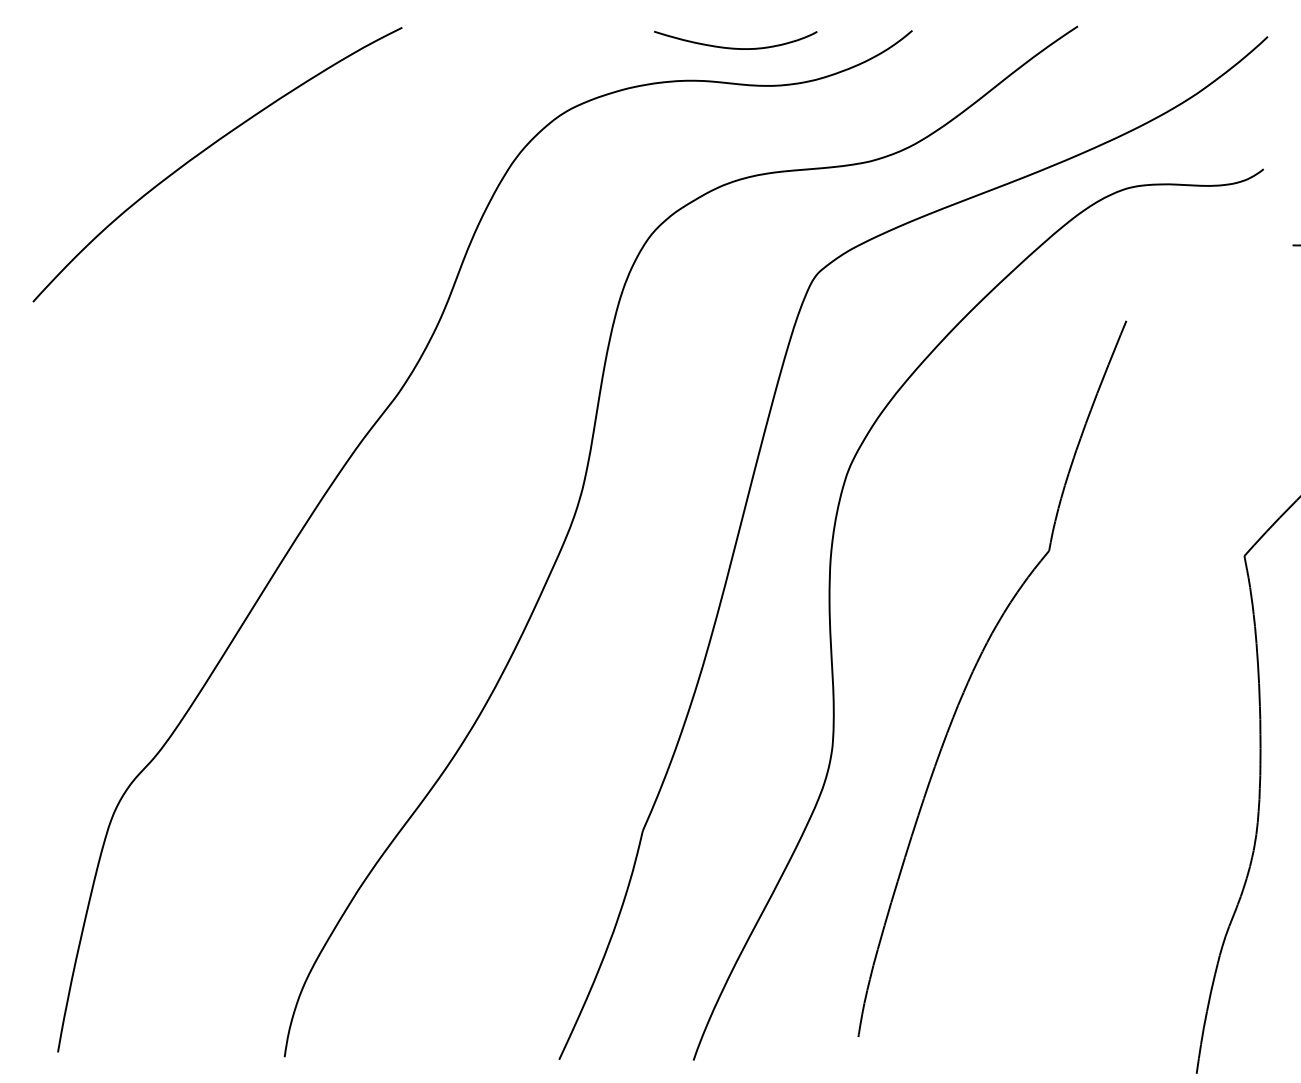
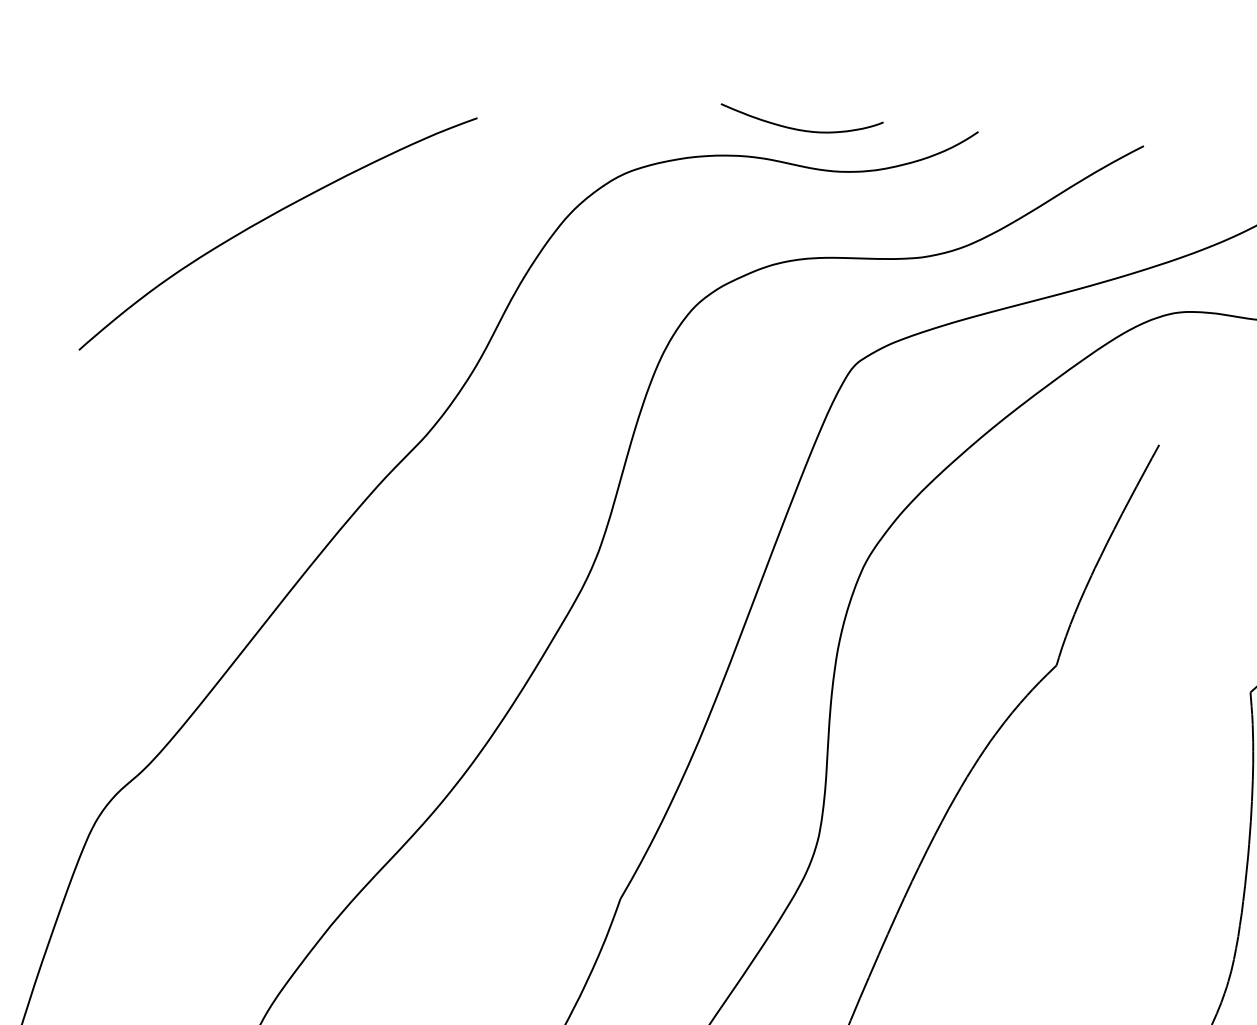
curve: (207, 149) -> (269, 217), moved

